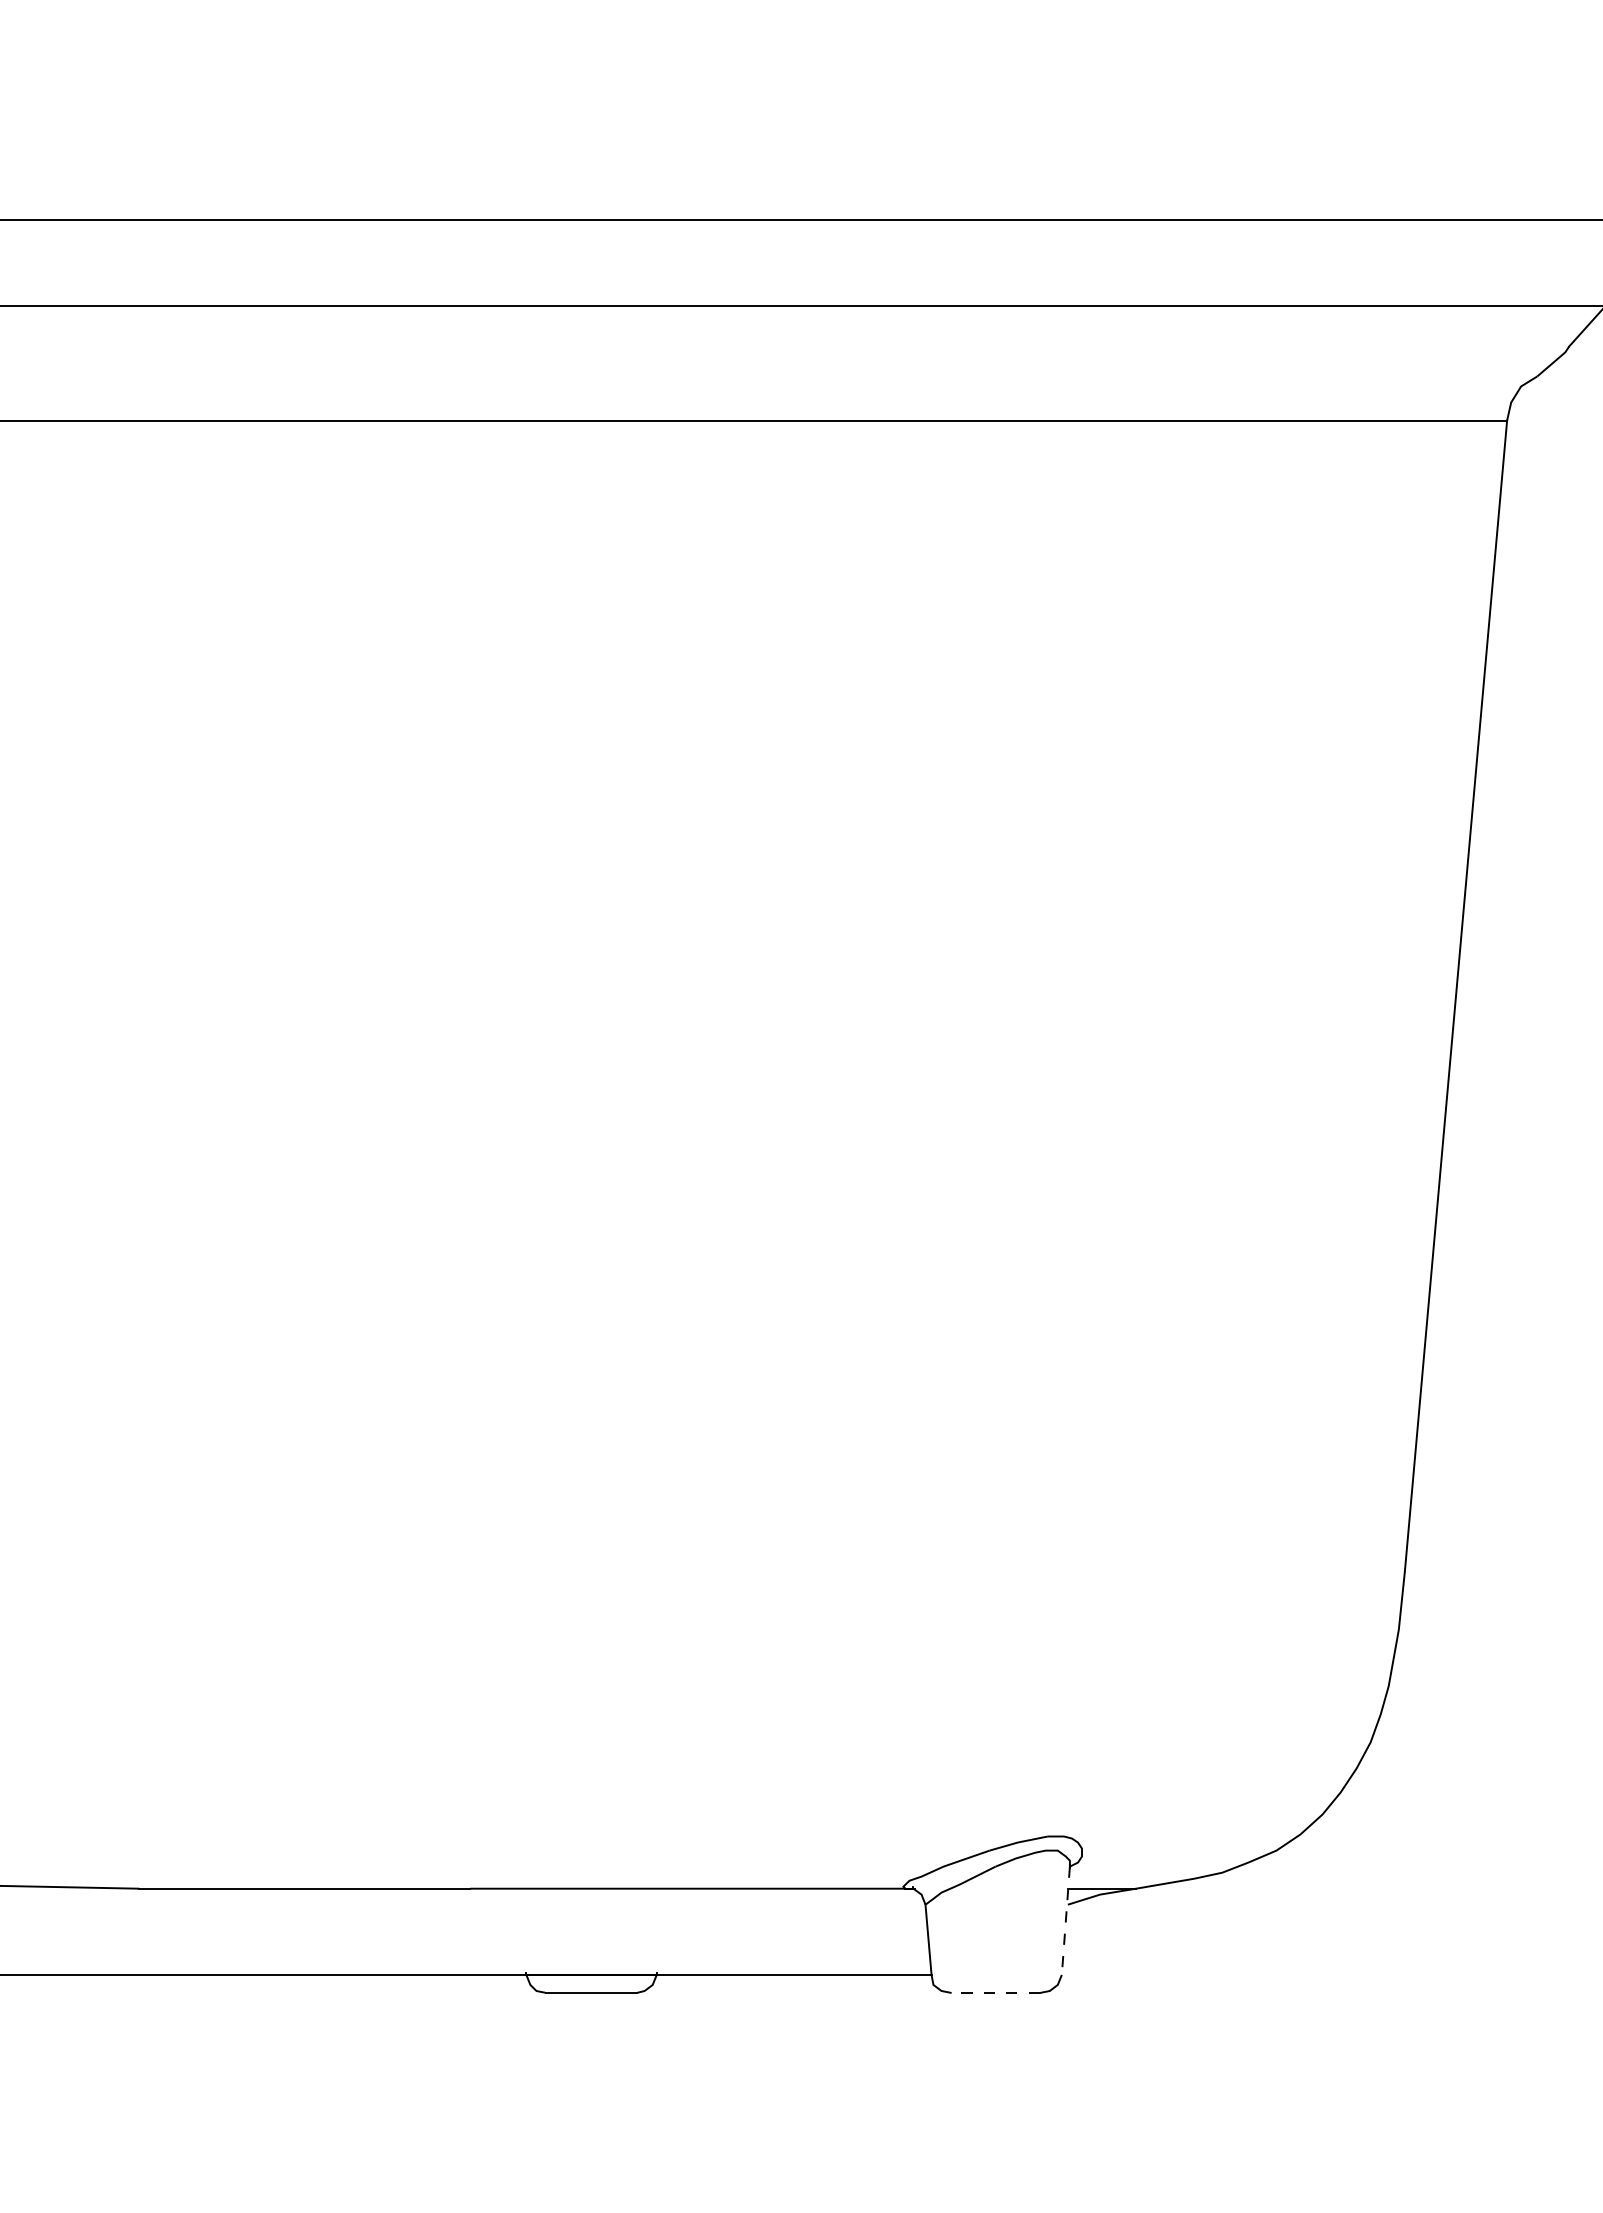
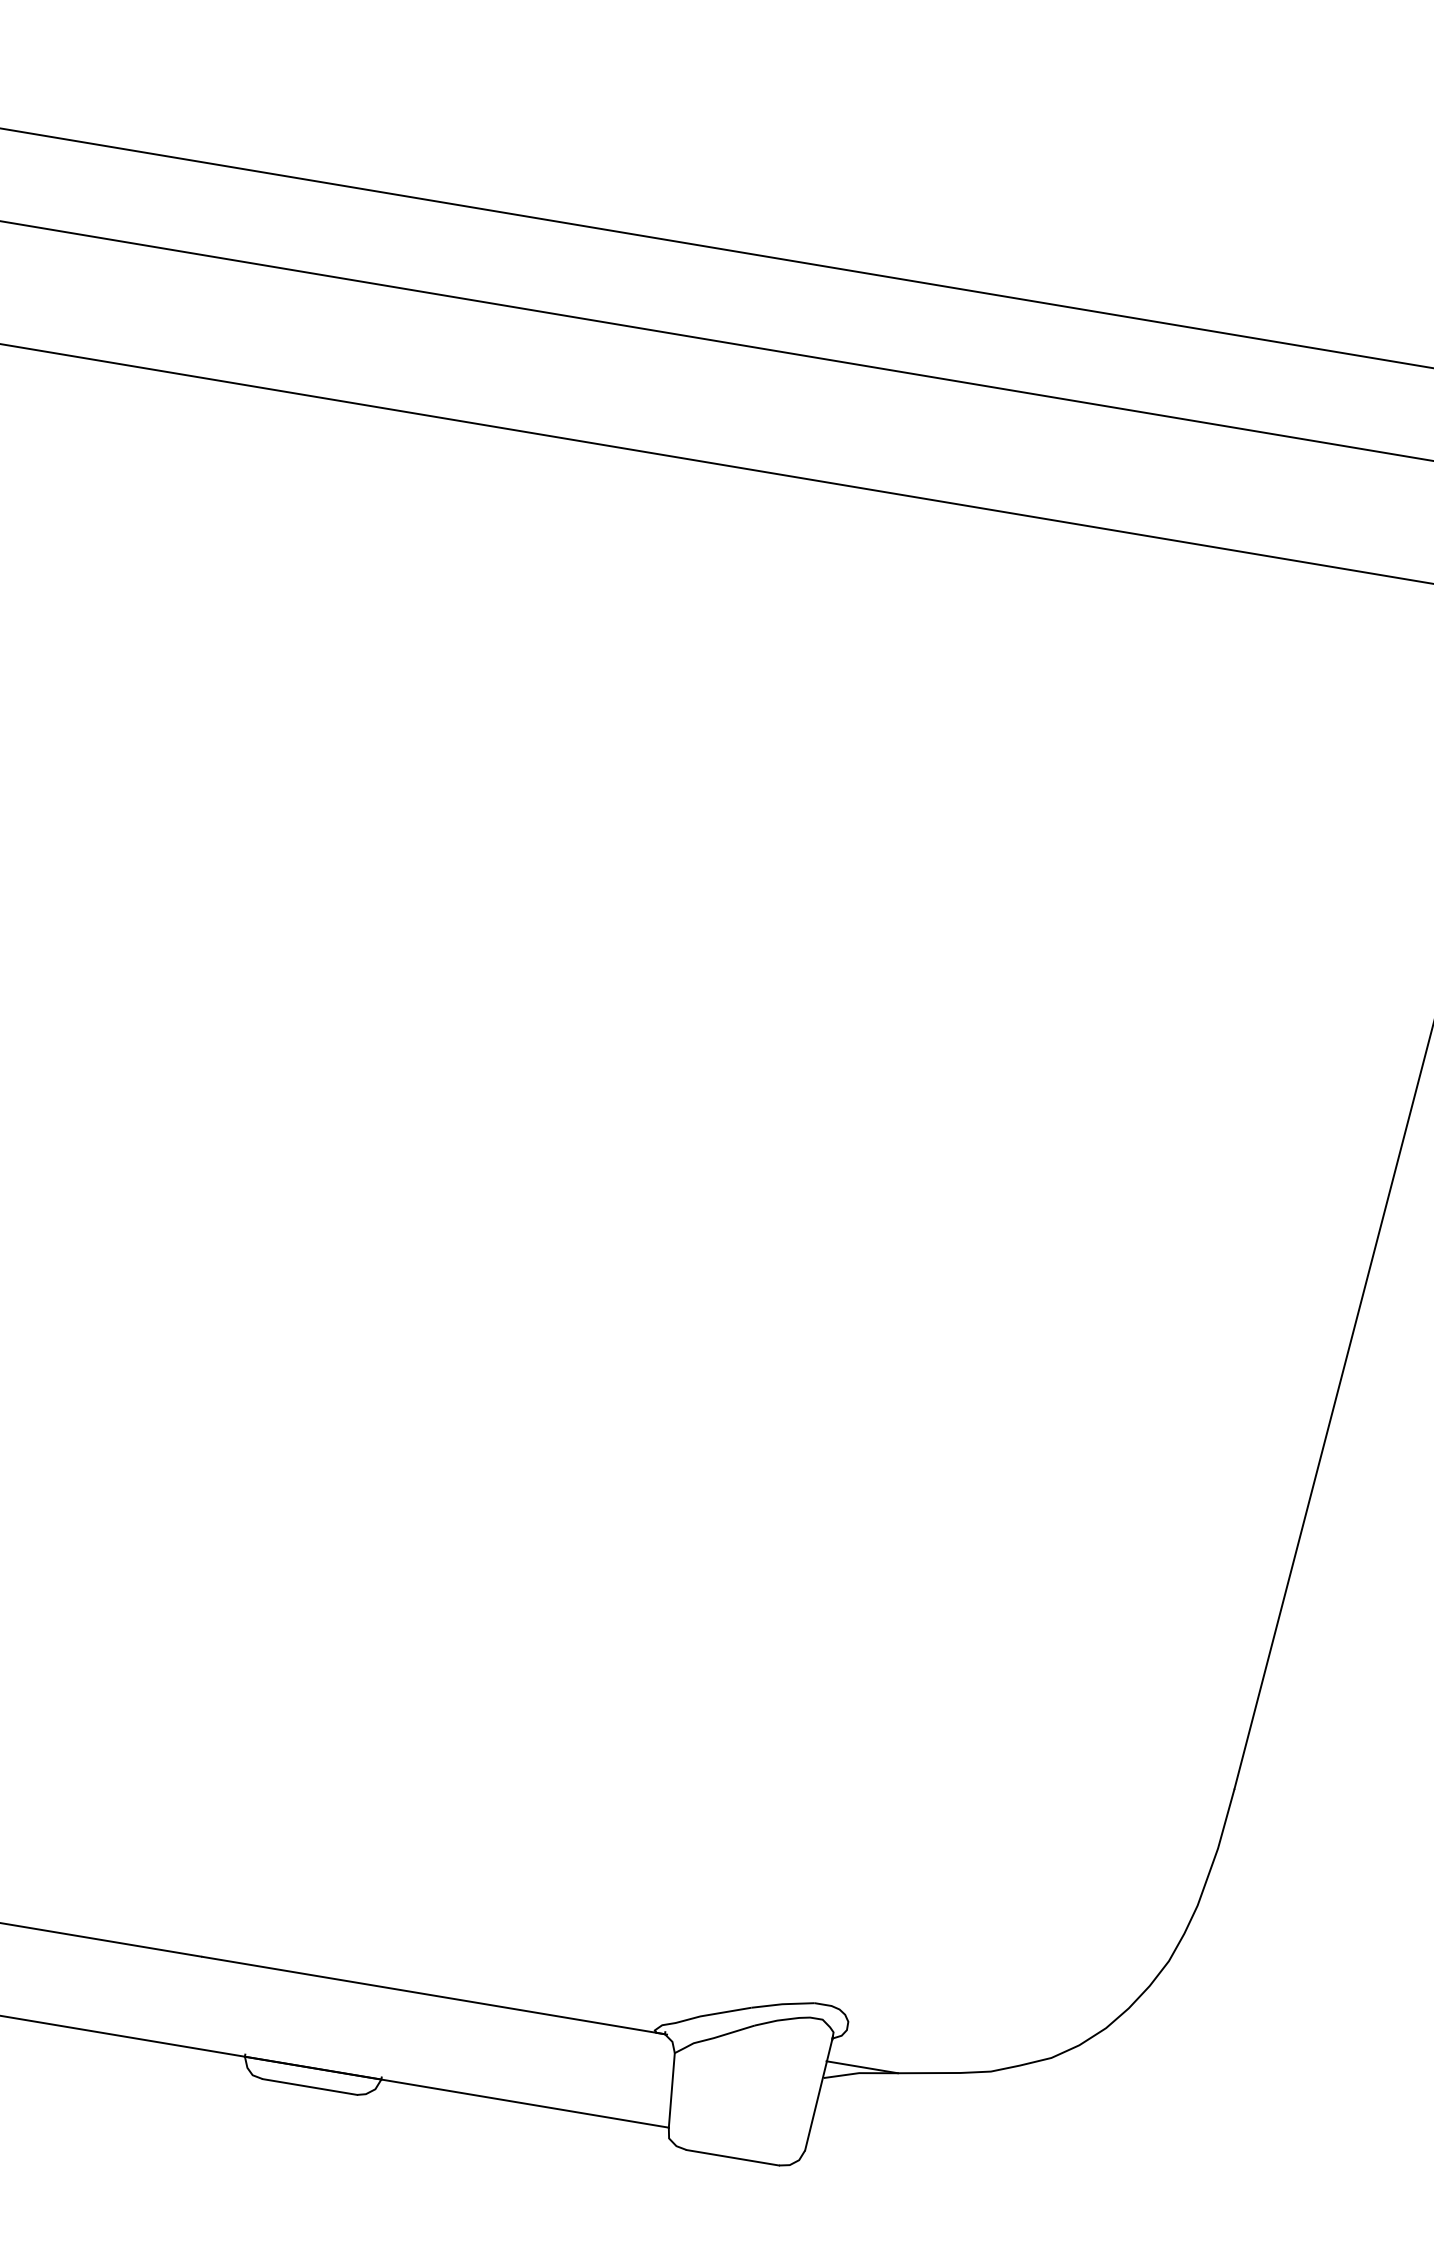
line: (1065, 1921) -> (818, 2095), dashed -> solid
line: (995, 1992) -> (732, 2157), dashed -> solid

